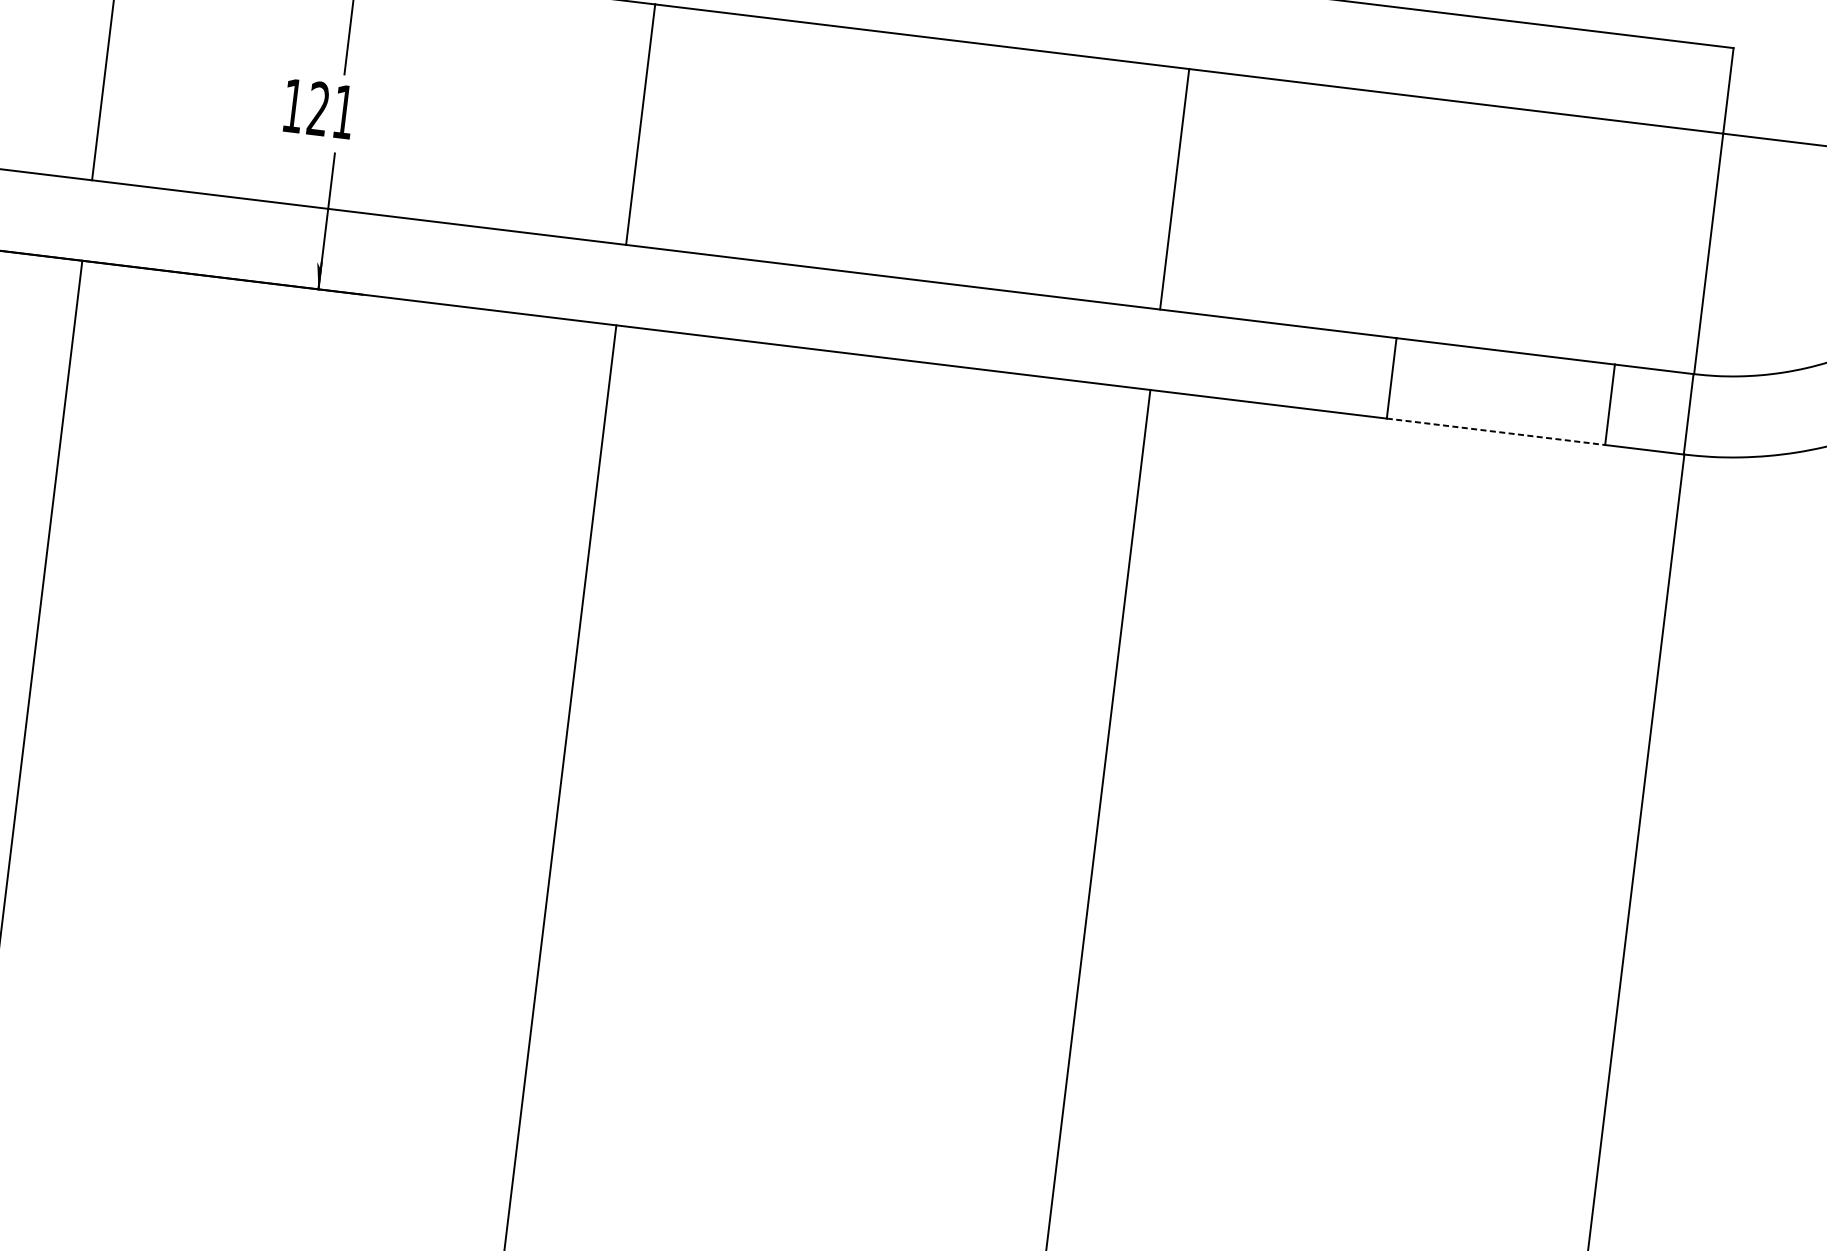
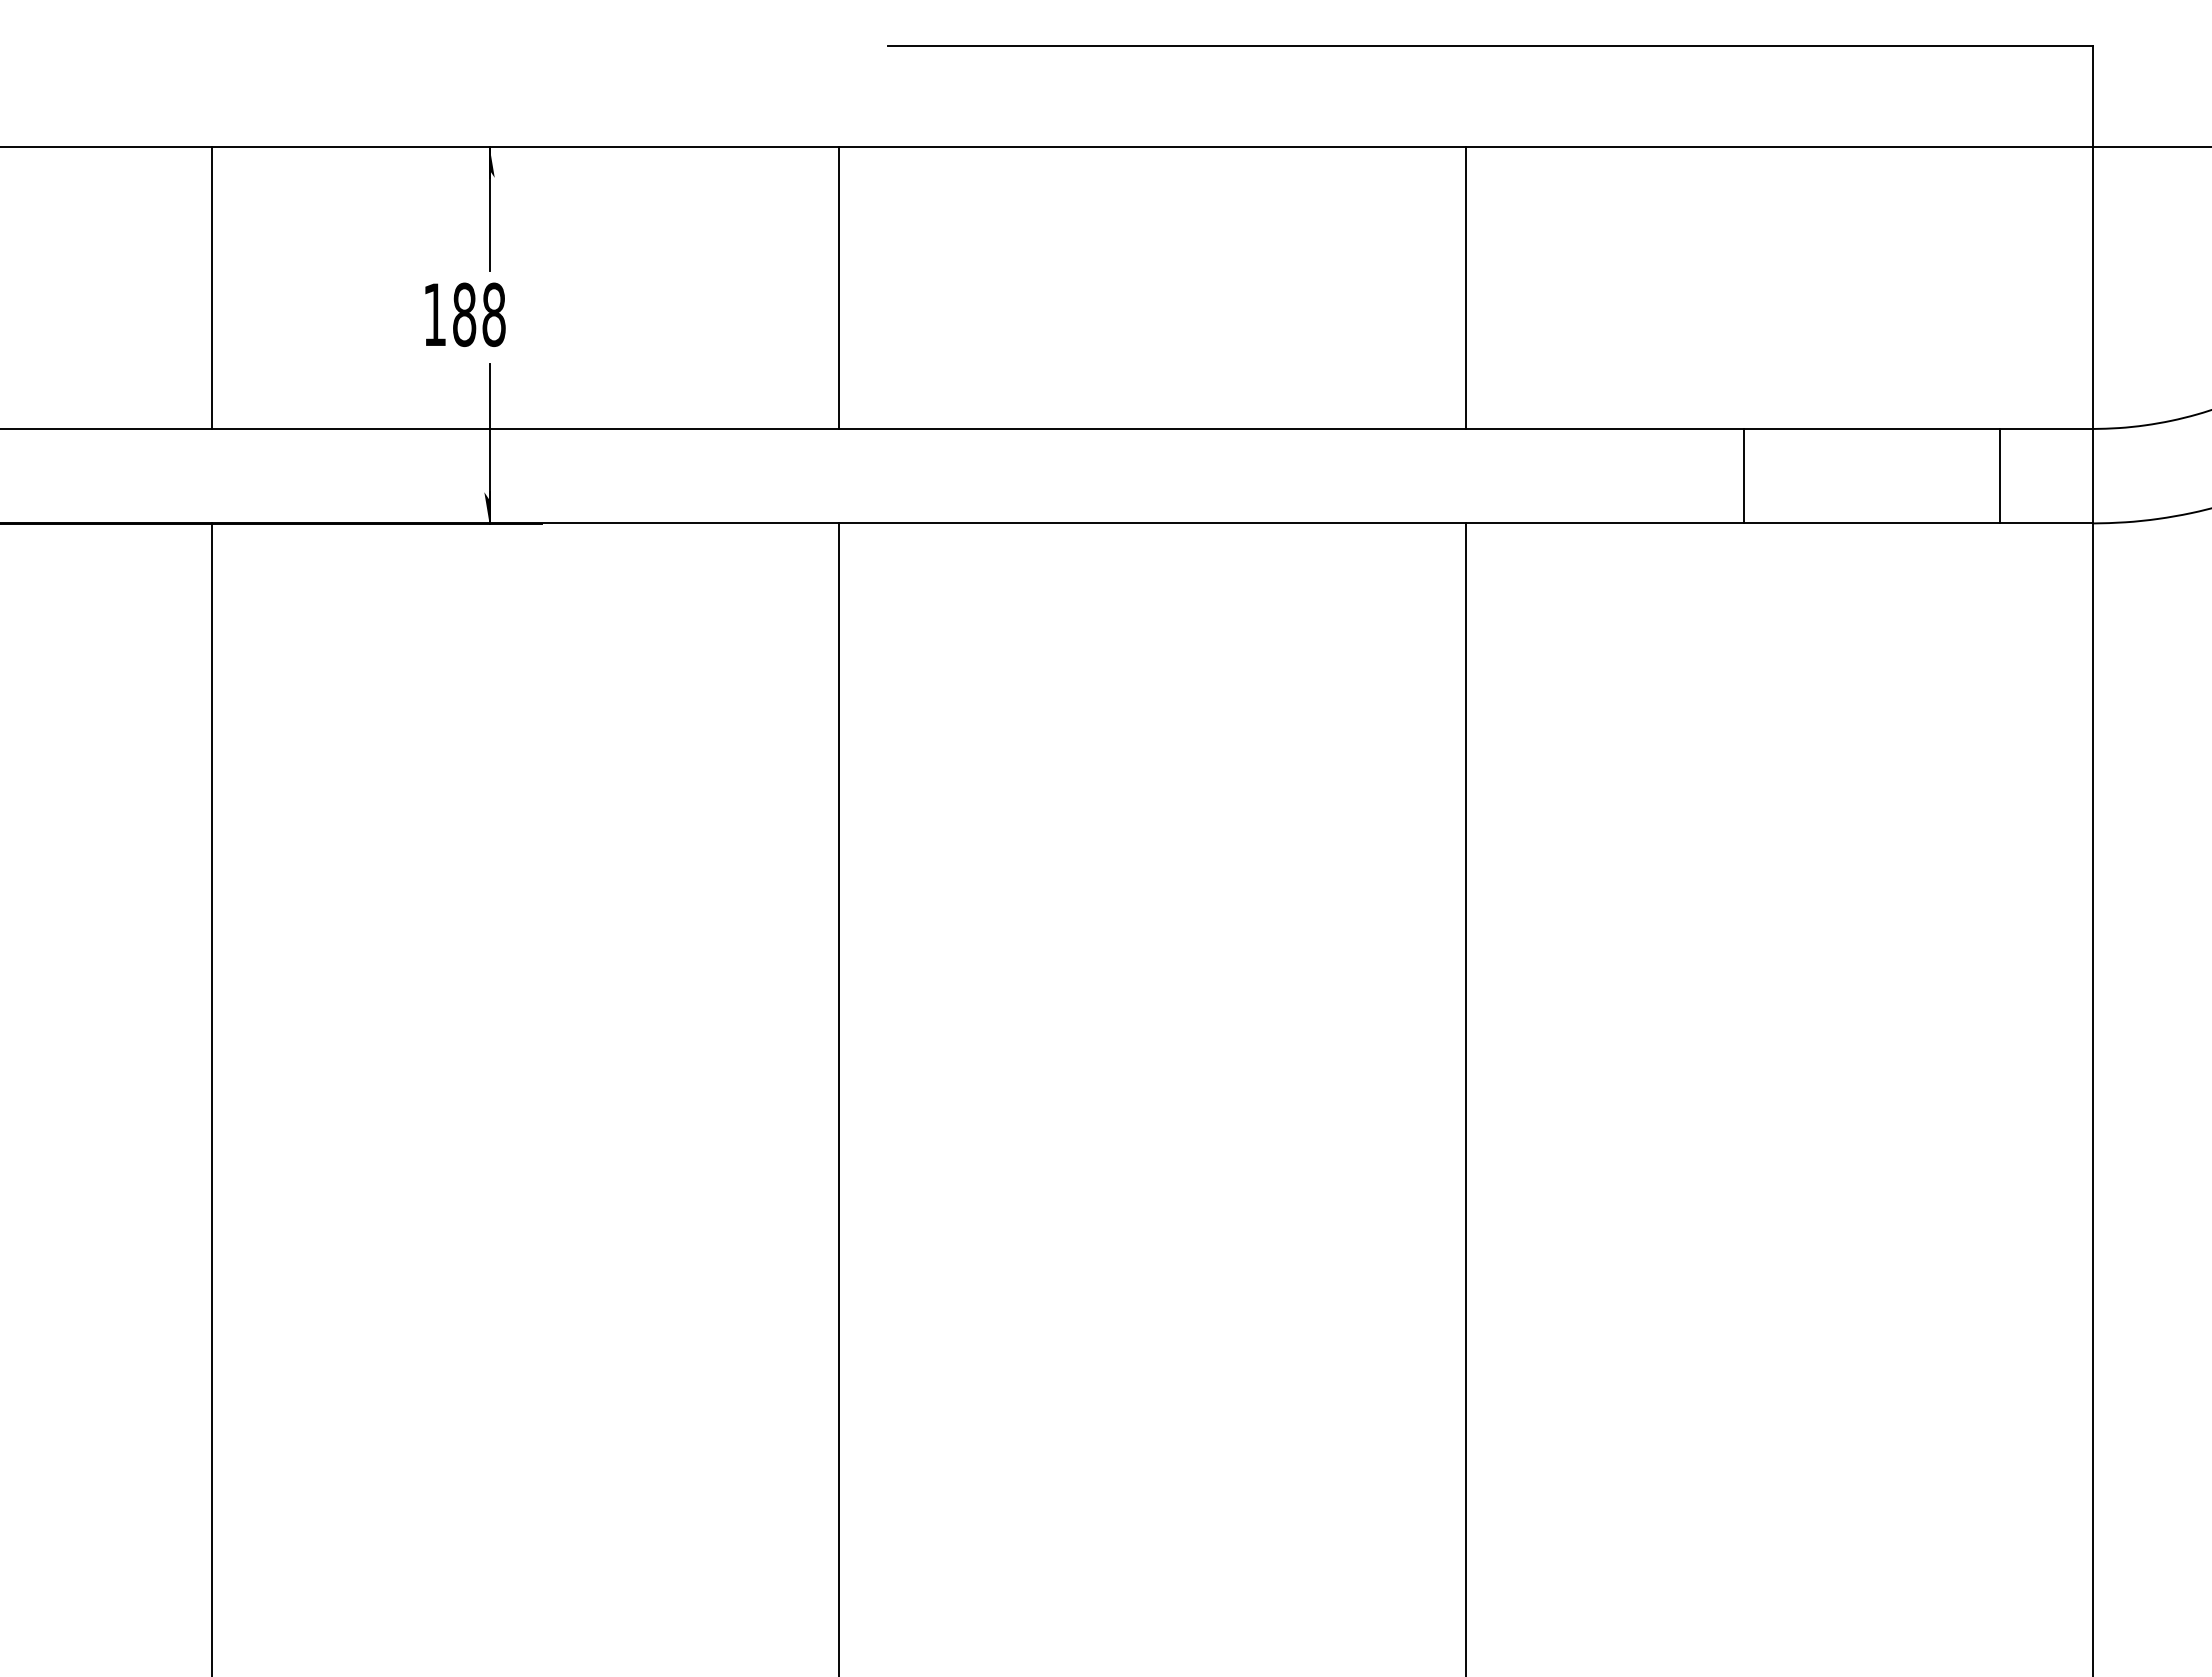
text: (331, 110) -> (479, 314), 121 -> 188
line: (1496, 431) -> (1872, 523), dashed -> solid

